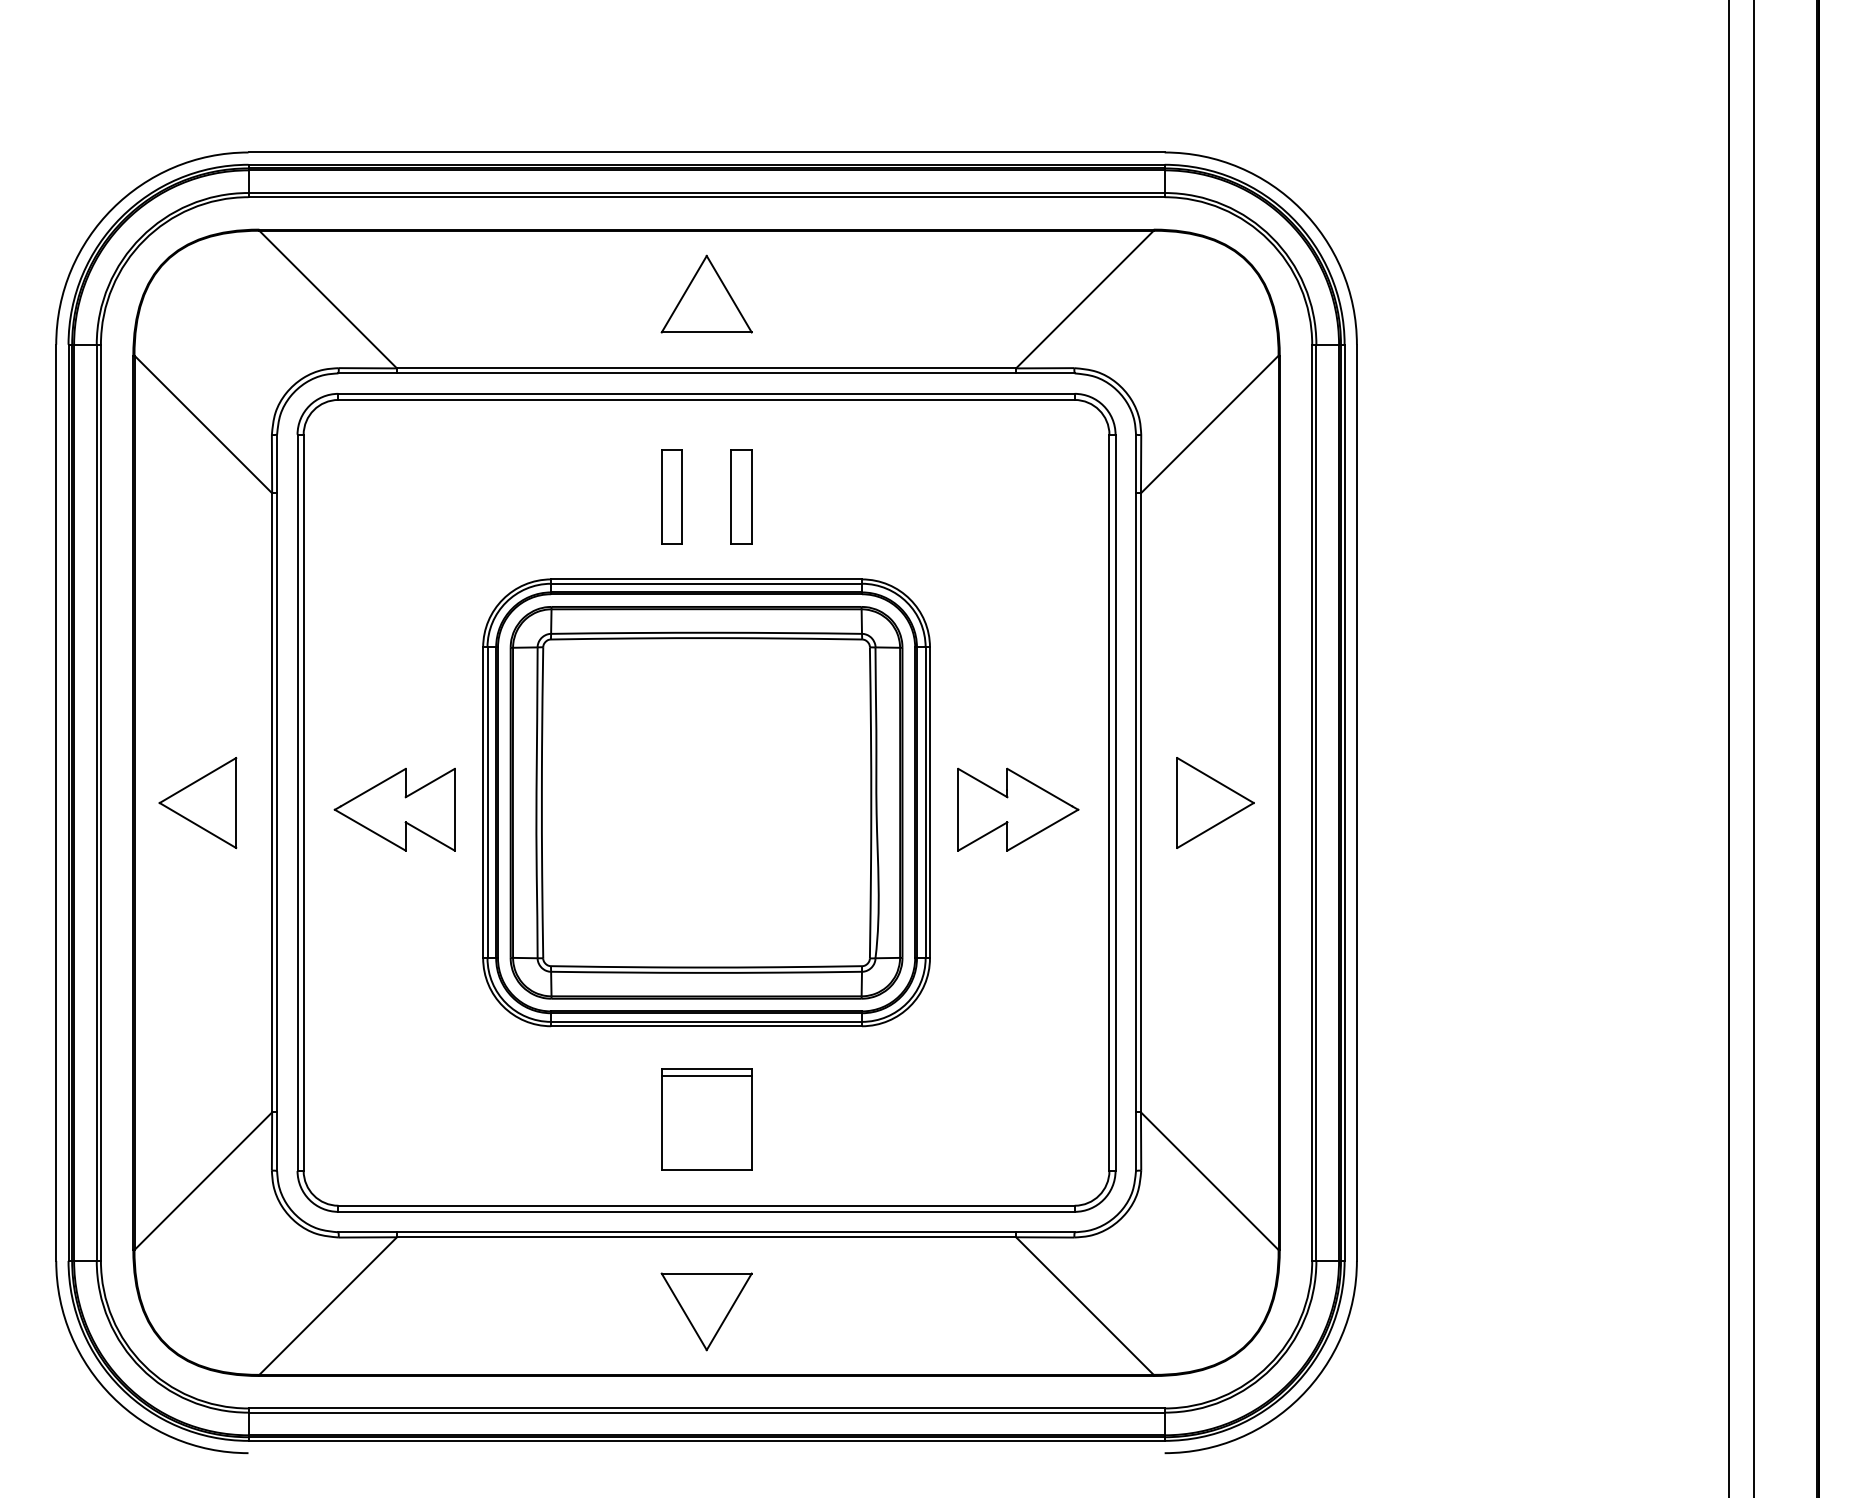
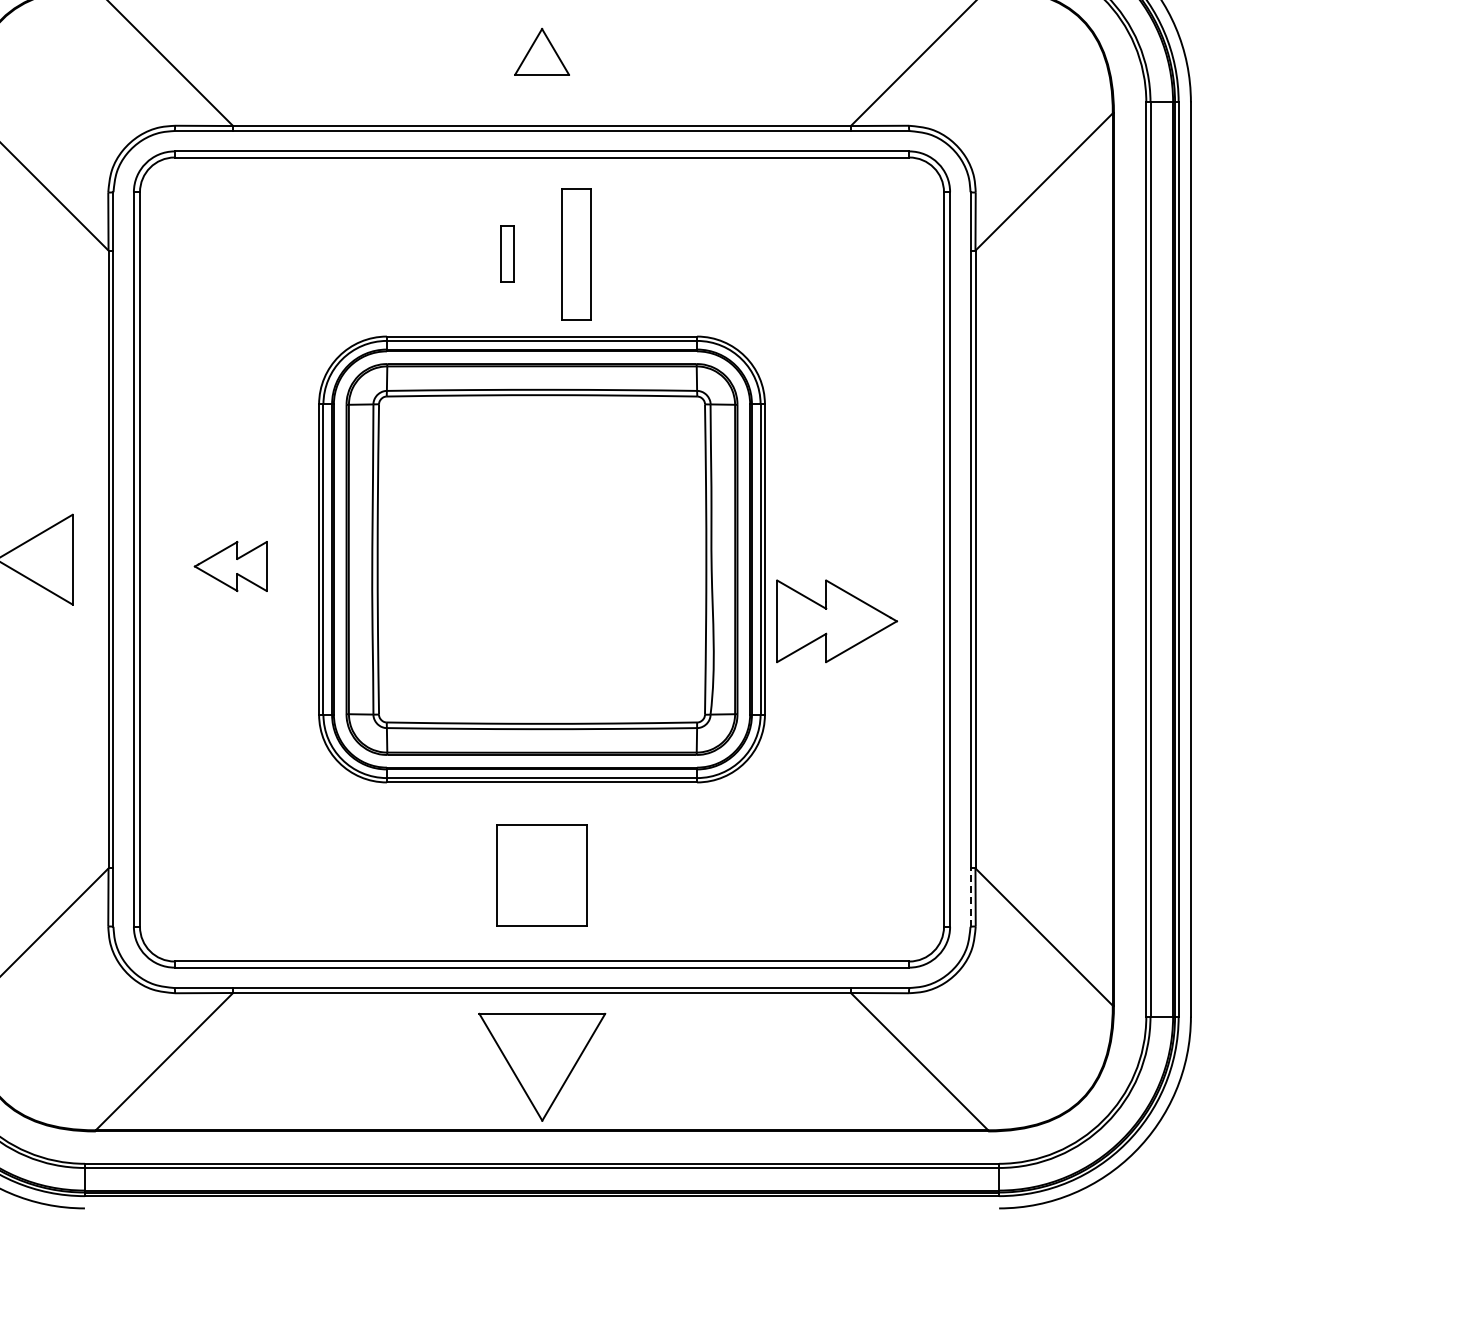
part: (706, 293) -> (541, 51), size x0.6
part: (671, 496) -> (507, 253), size x0.6
part: (741, 496) -> (576, 253), size x1.4
part: (1215, 802) -> (1049, 559), removed
part: (394, 809) -> (230, 566), size x0.6
part: (1018, 809) -> (837, 621), moved
line: (706, 1075) -> (541, 831), removed
line: (1136, 1141) -> (970, 897), solid -> dashed
part: (706, 1311) -> (541, 1067), size x1.4

